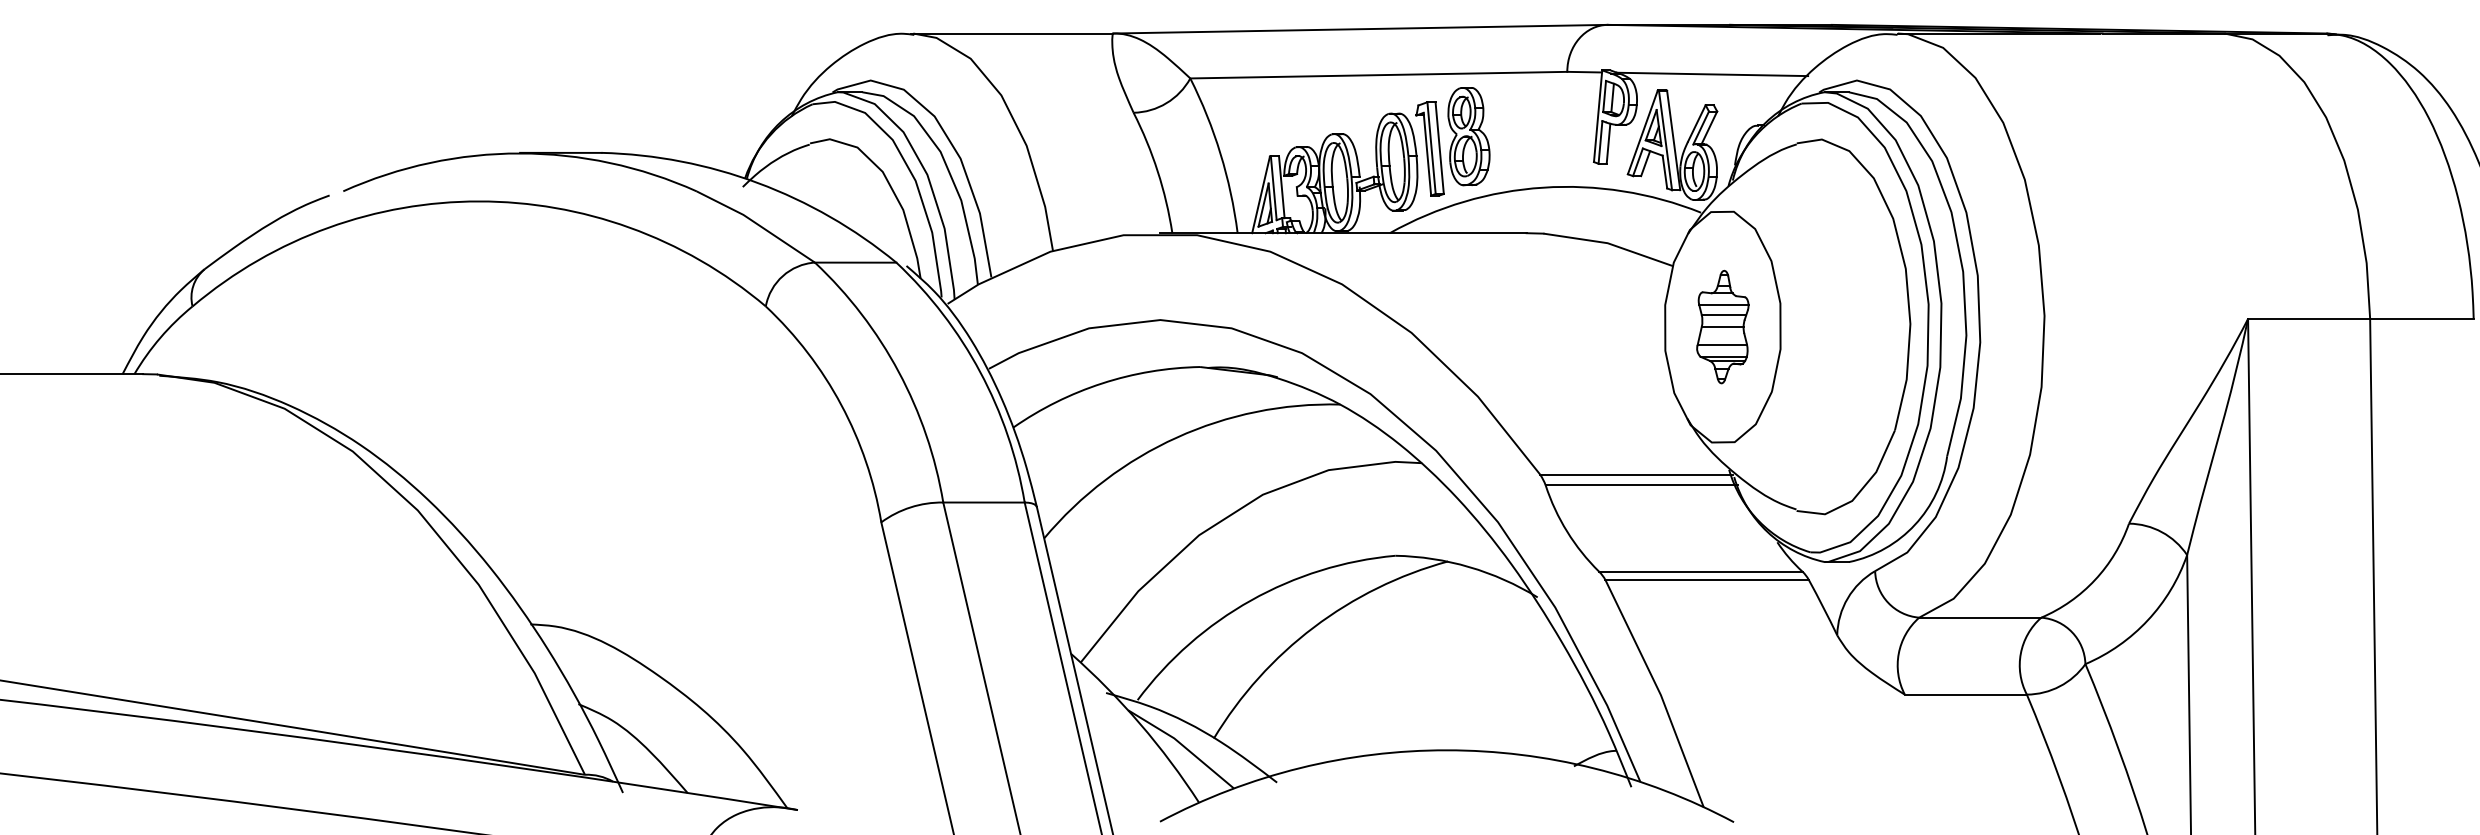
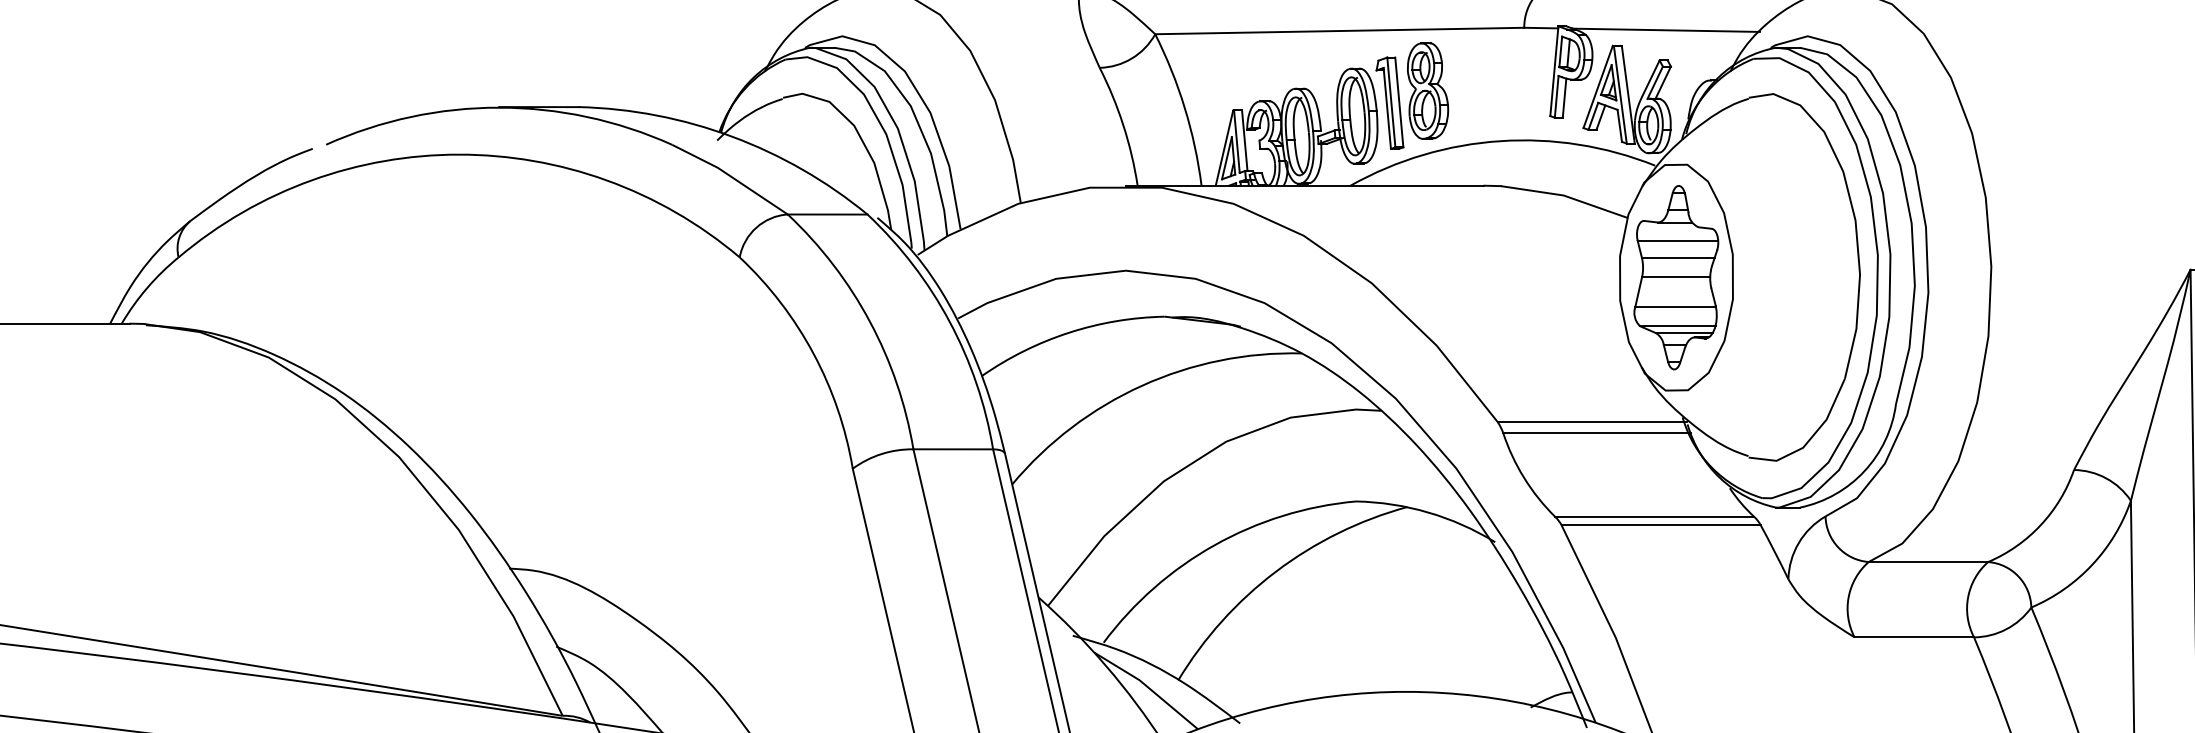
part: (1722, 326) -> (1676, 277), size x1.67

